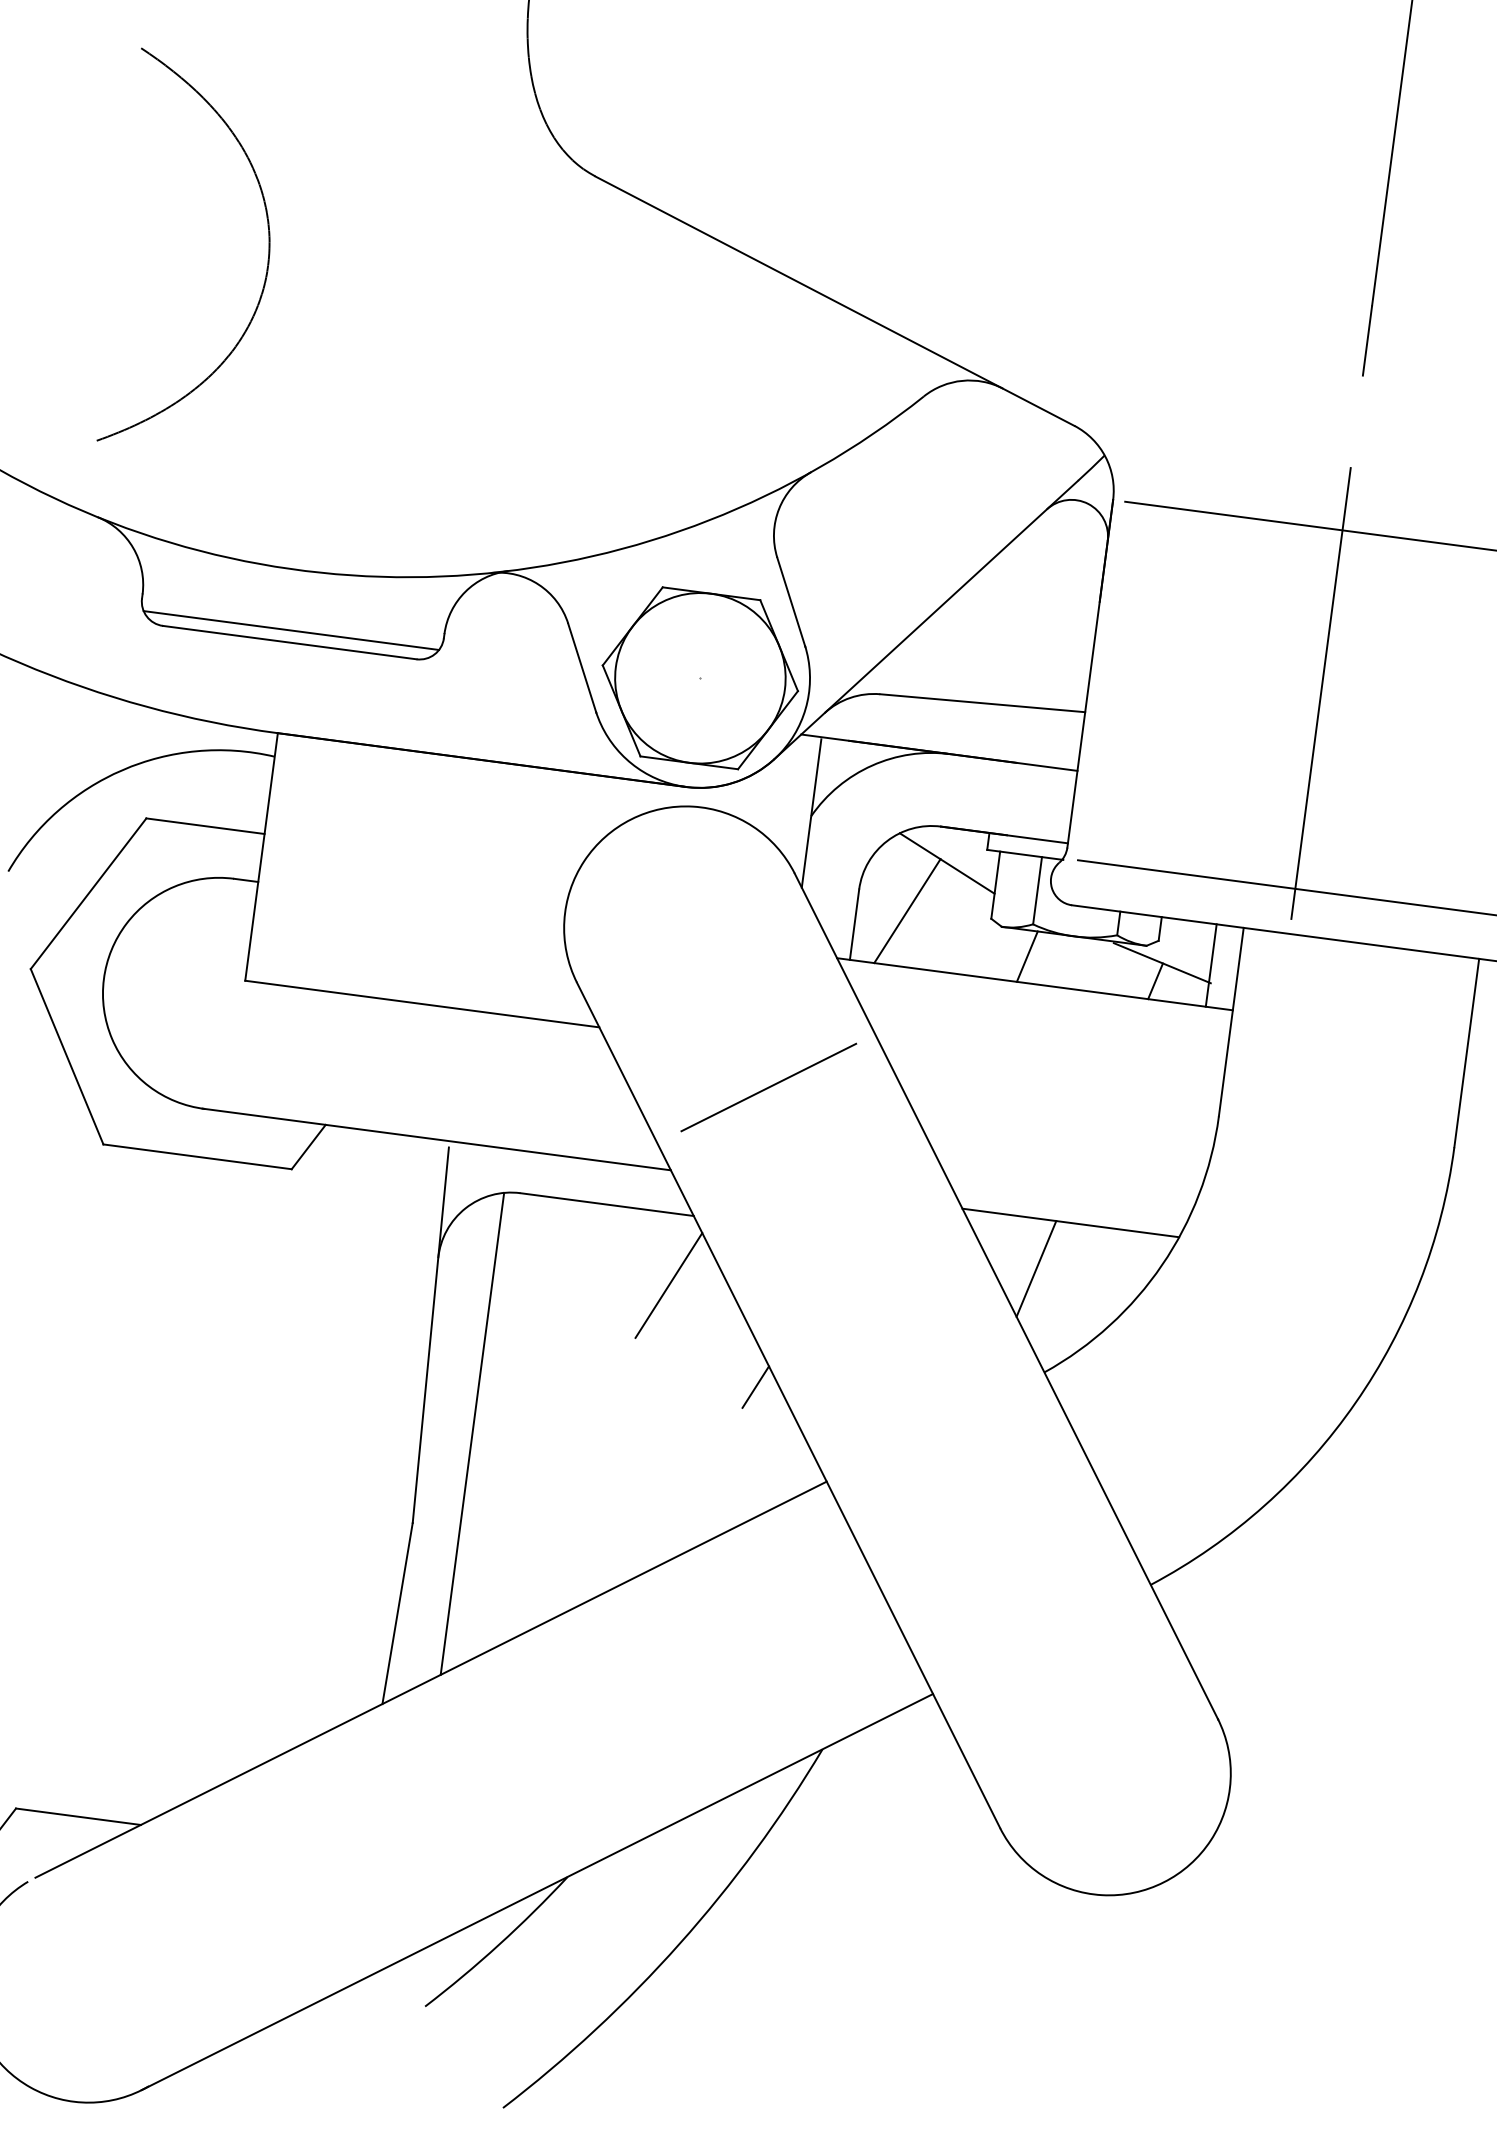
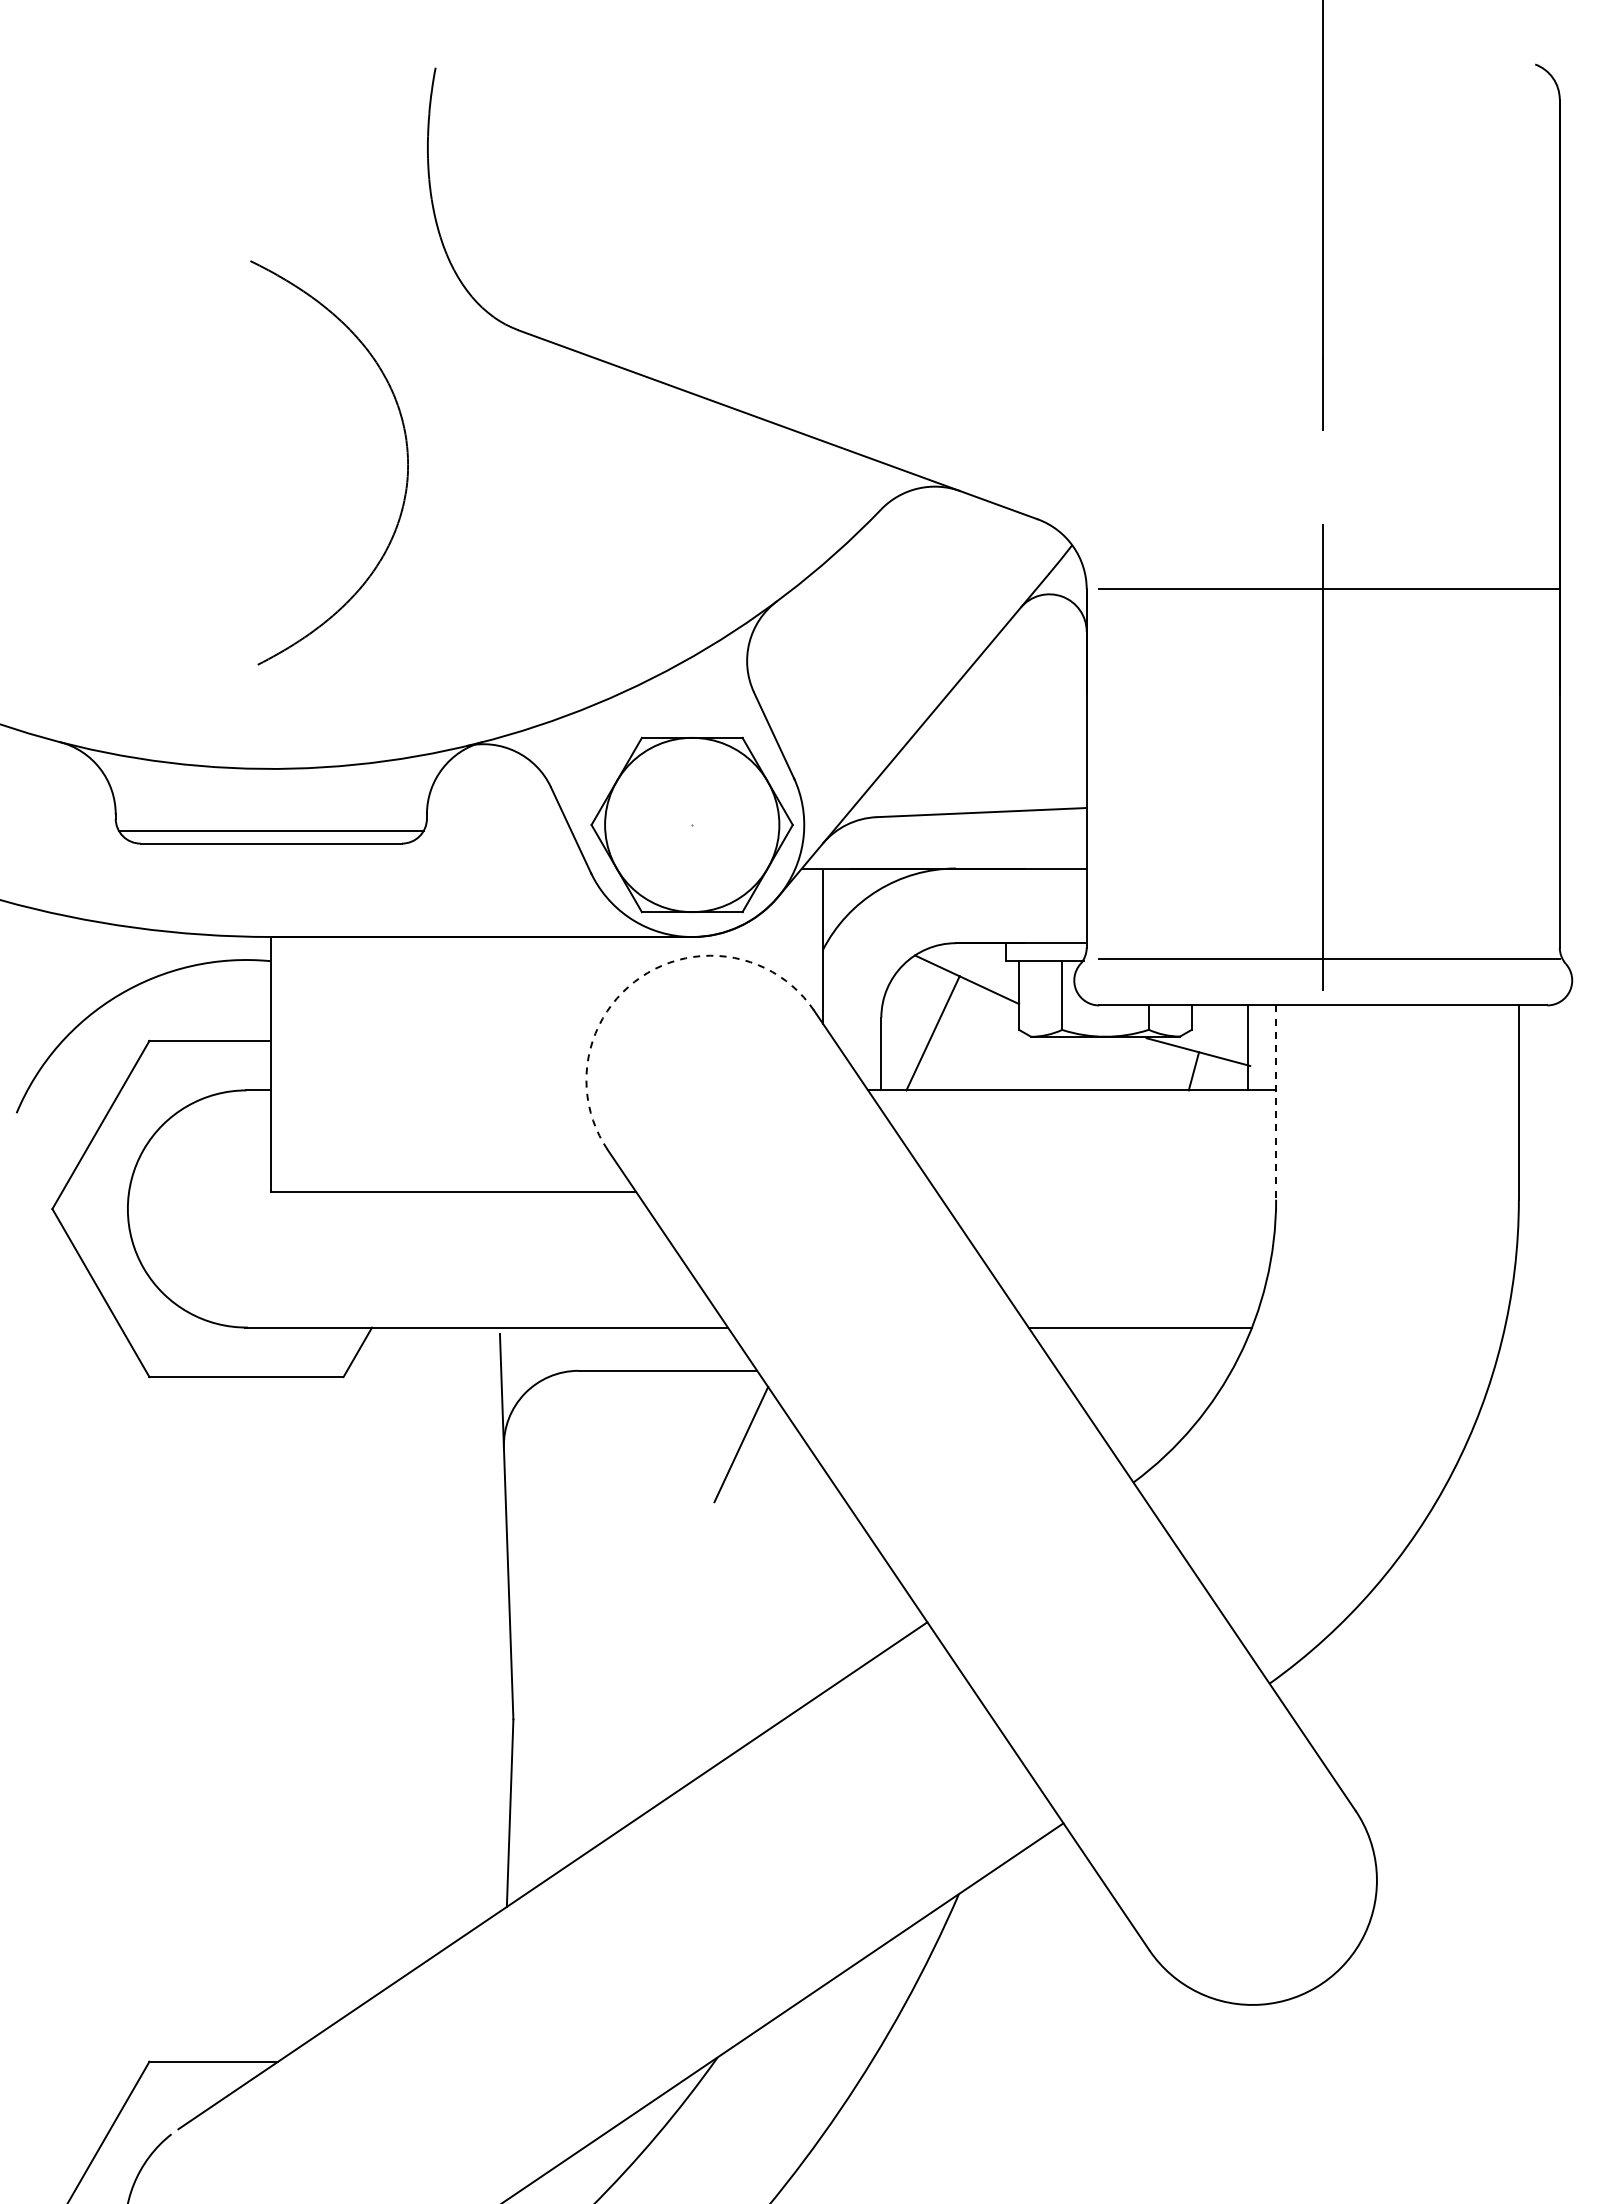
part: (267, 256) -> (406, 455), moved
arc: (631, 819) -> (641, 977), solid -> dashed
line: (1027, 956) -> (1060, 1063), removed
line: (1231, 1023) -> (1276, 1103), solid -> dashed
line: (768, 1087) -> (815, 1230), removed
line: (1036, 1268) -> (1111, 1378), removed
line: (755, 1386) -> (842, 1535), removed
line: (472, 1433) -> (562, 1620), removed

